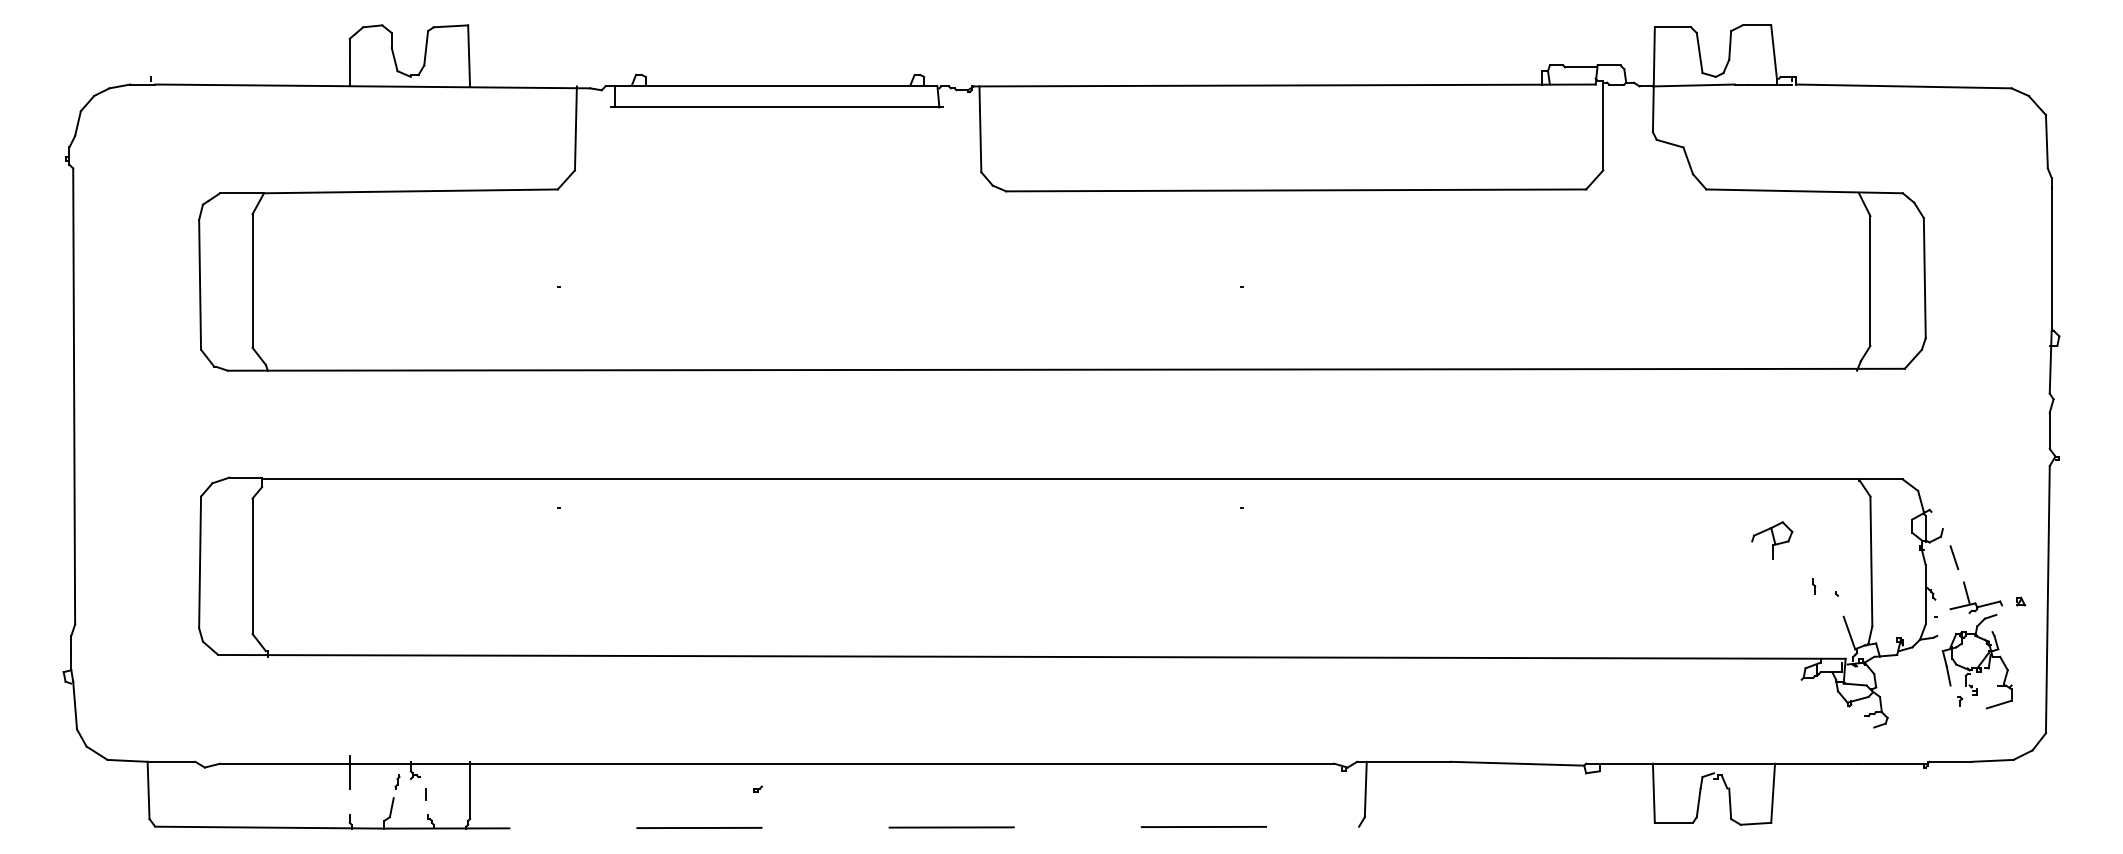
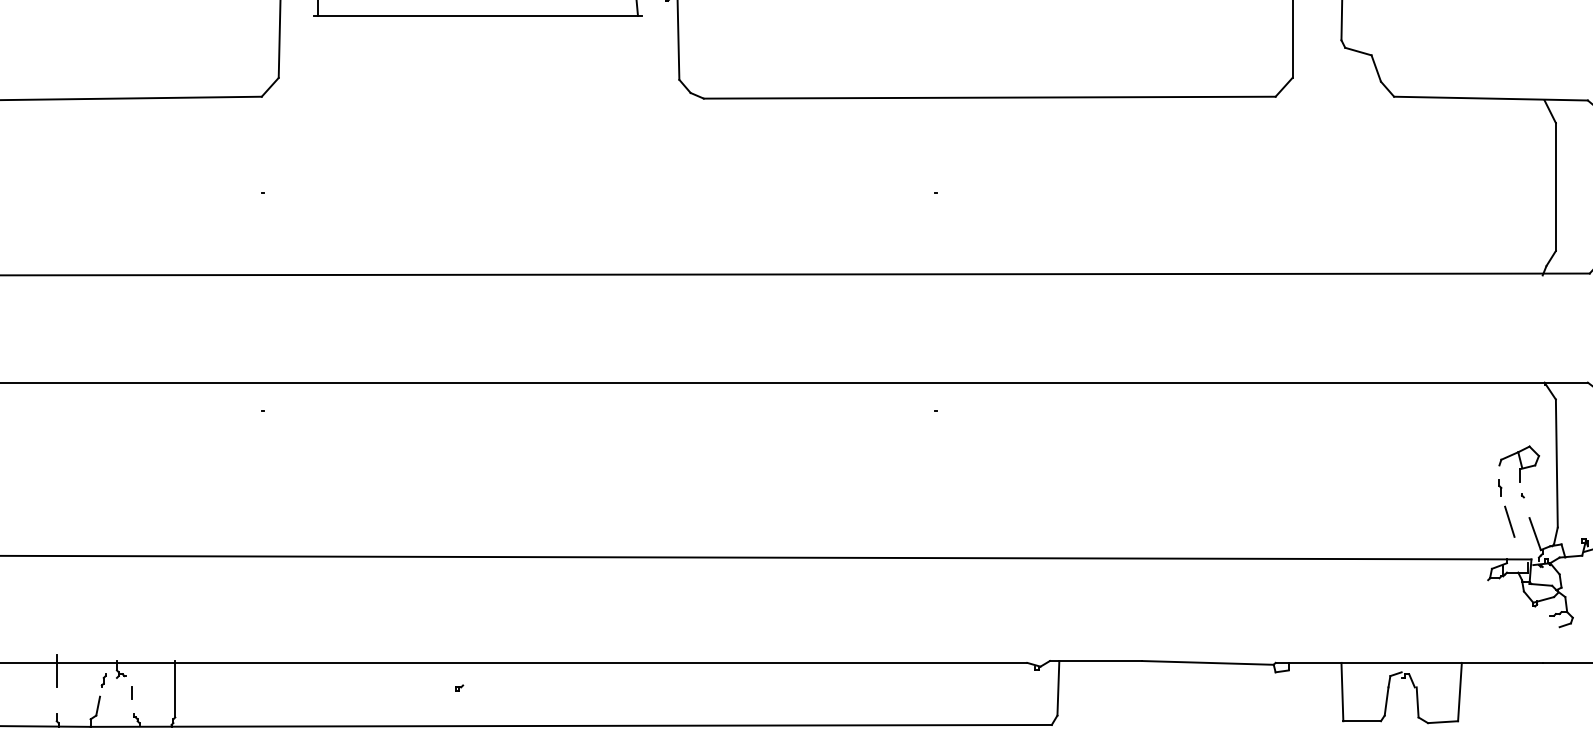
part: (1772, 540) -> (1519, 464), moved
line: (1823, 620) -> (1509, 521), added
line: (872, 827) -> (572, 725), dashed -> solid

